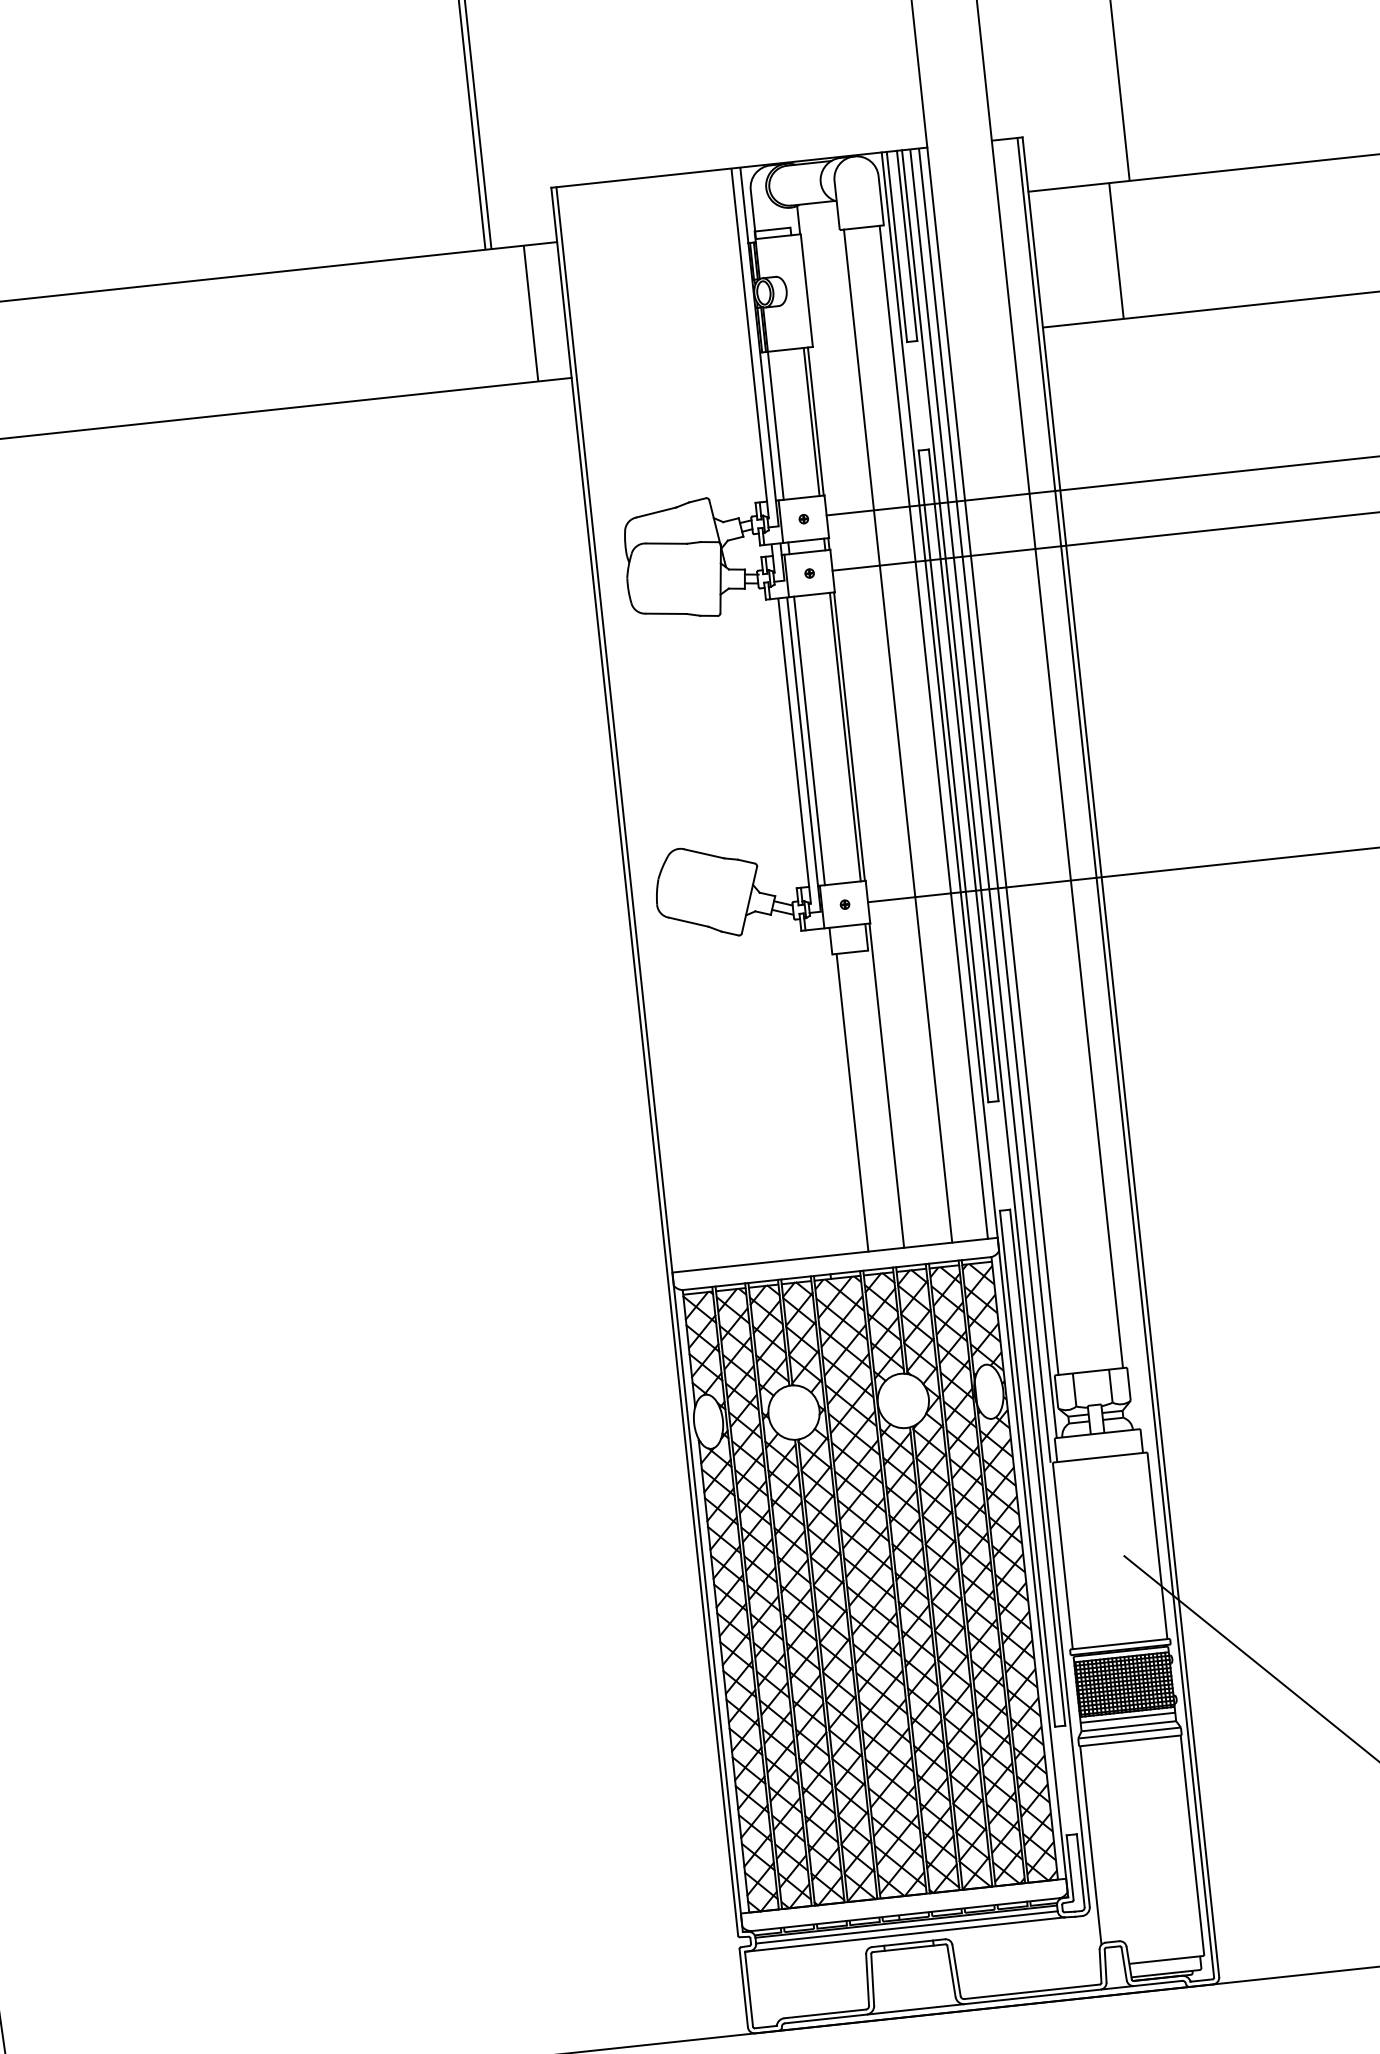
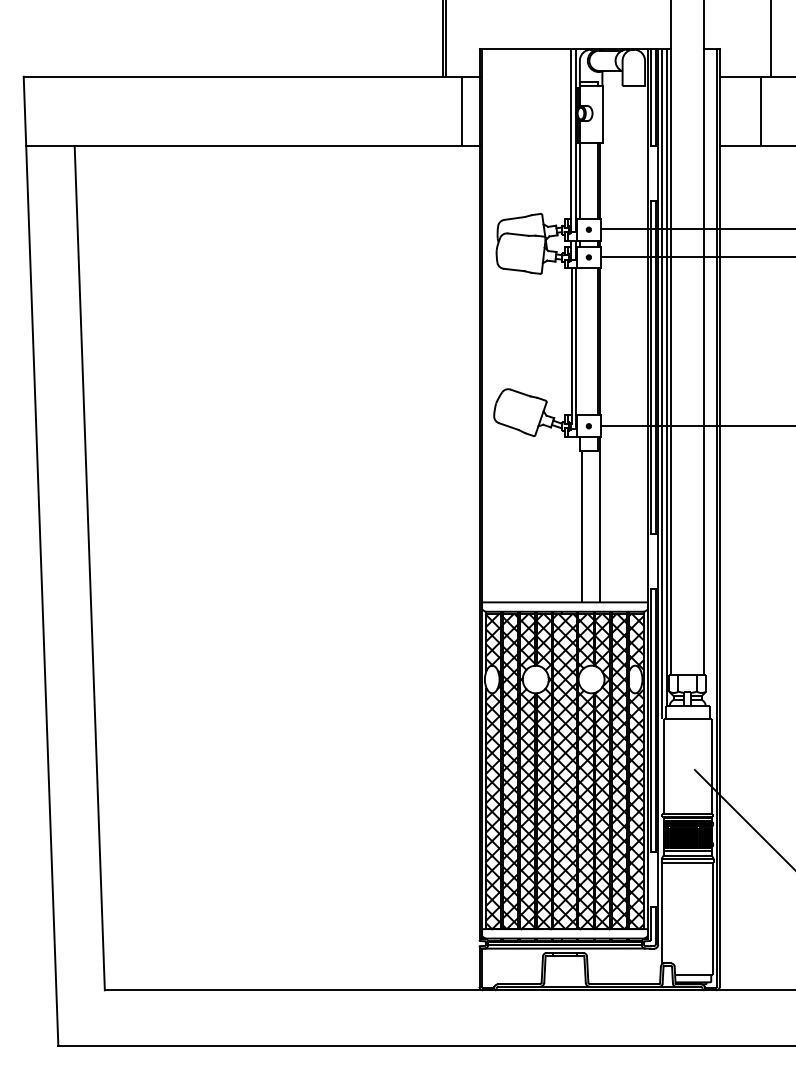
line: (932, 731) -> (642, 343), removed
line: (897, 734) -> (624, 343), removed
line: (808, 740) -> (579, 341), removed

